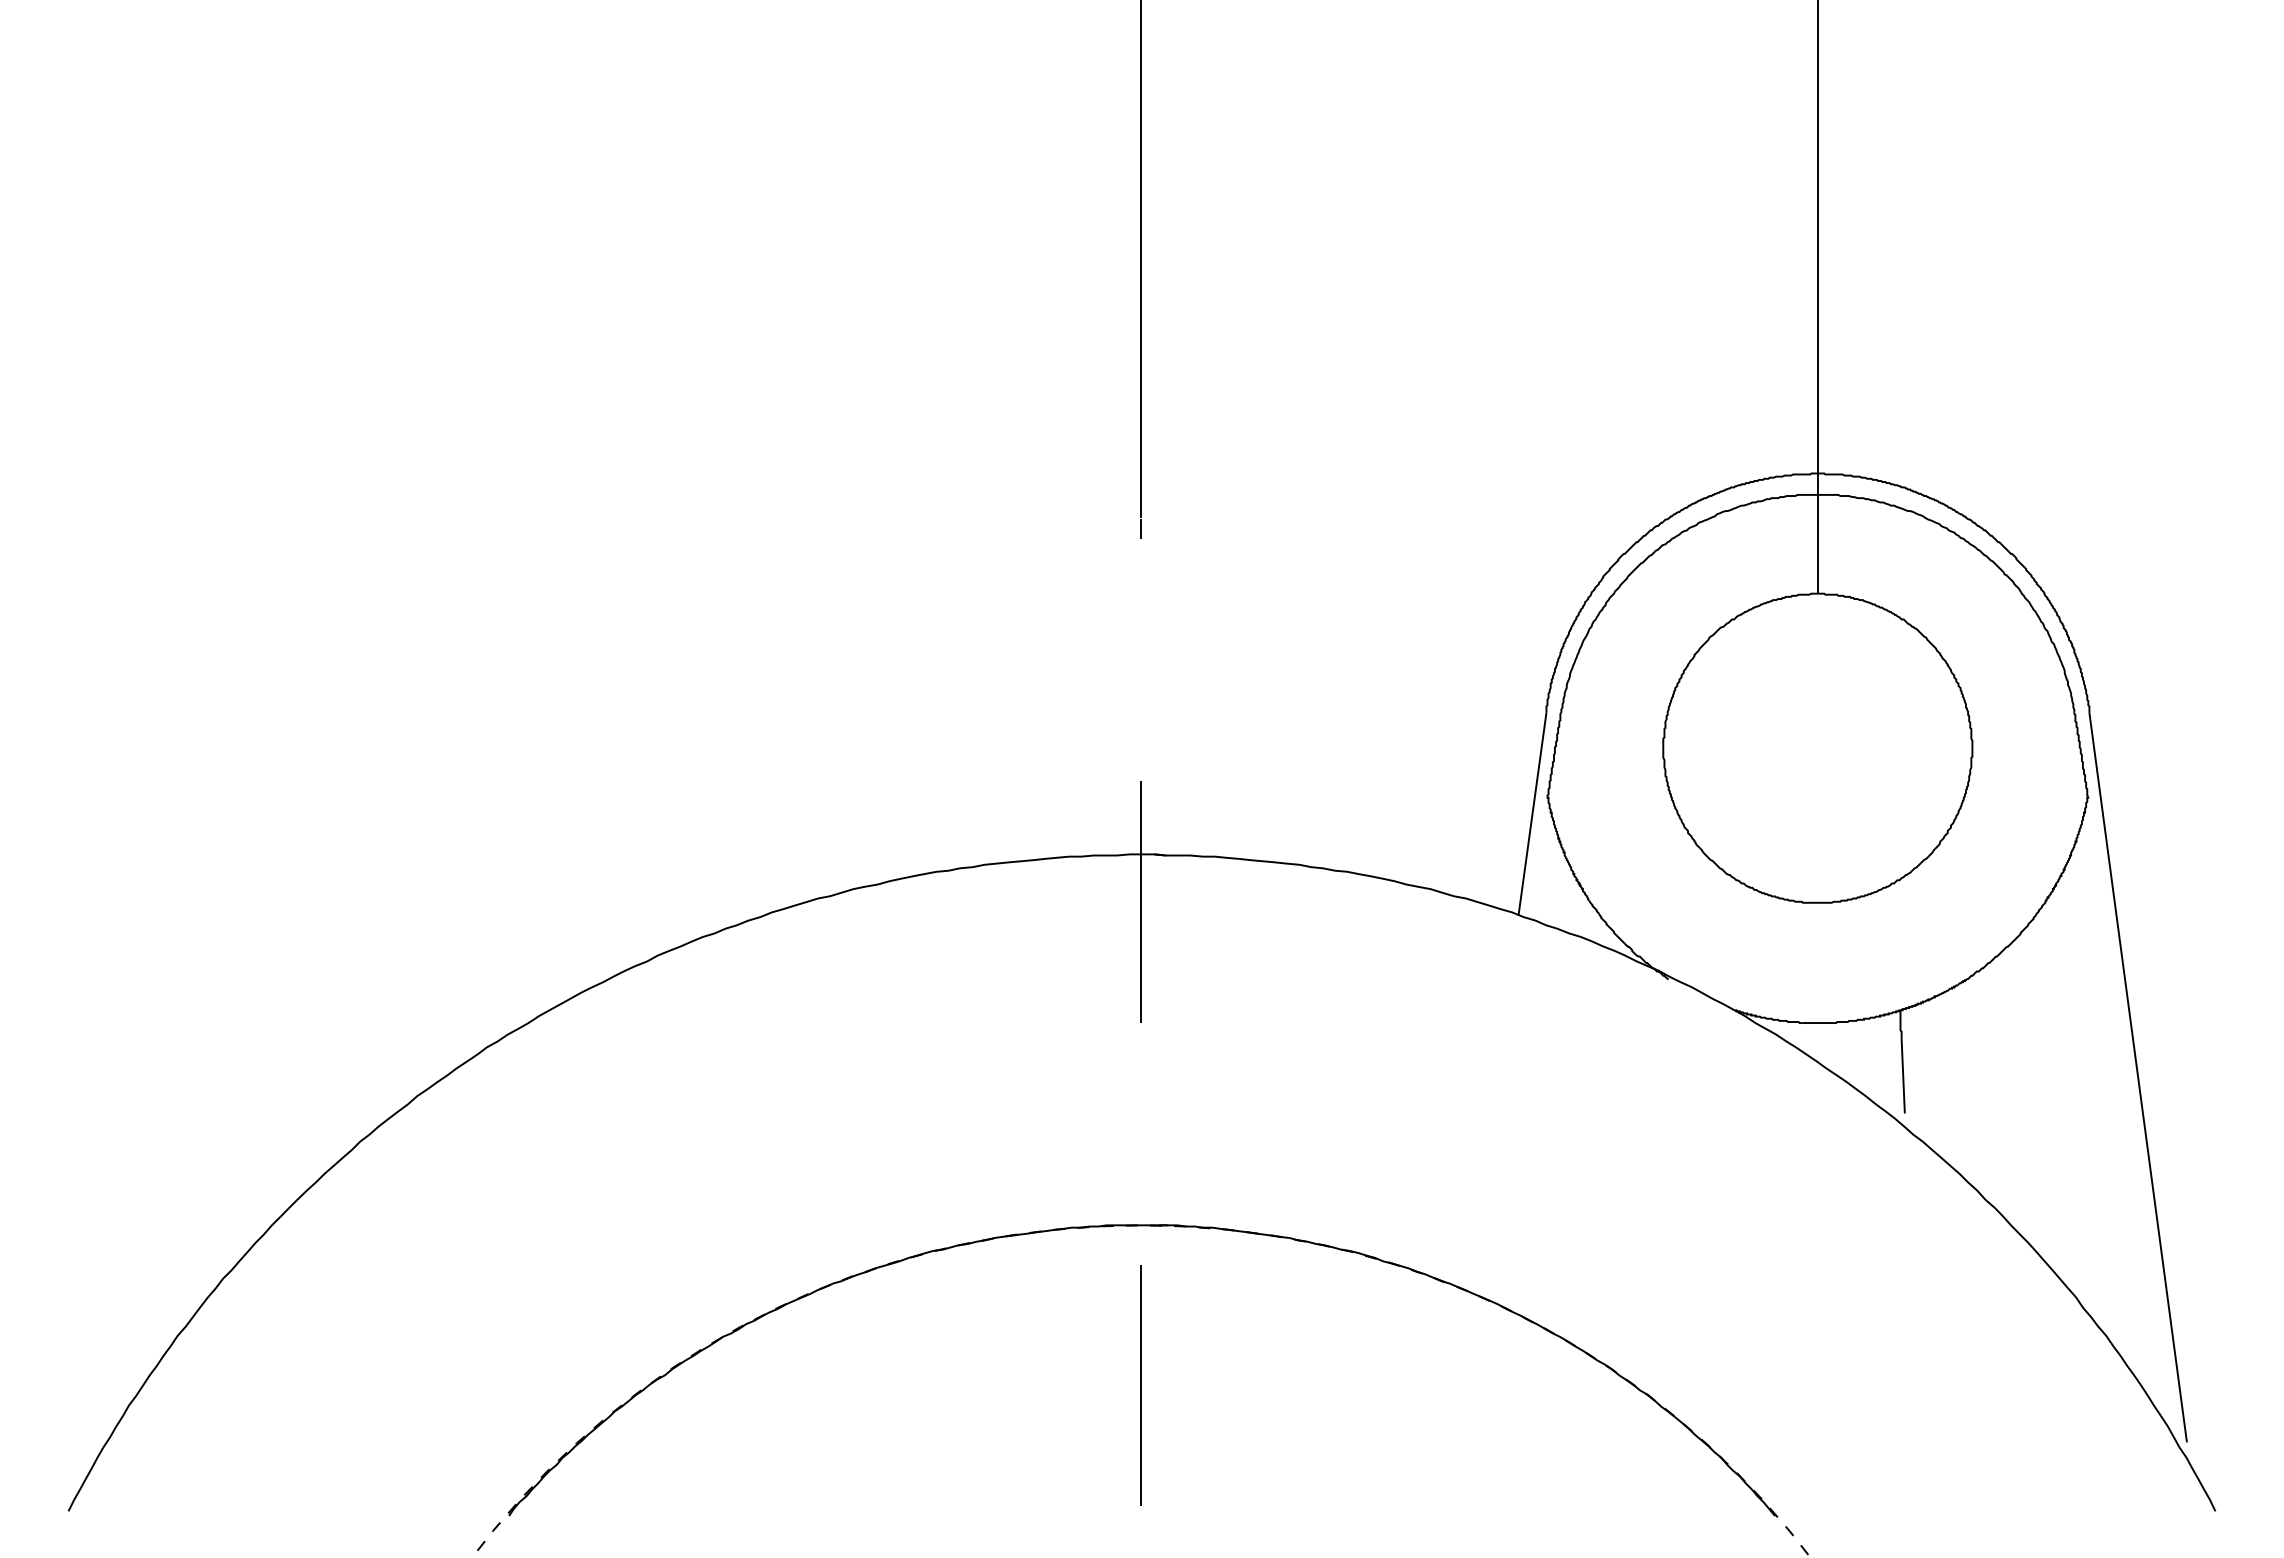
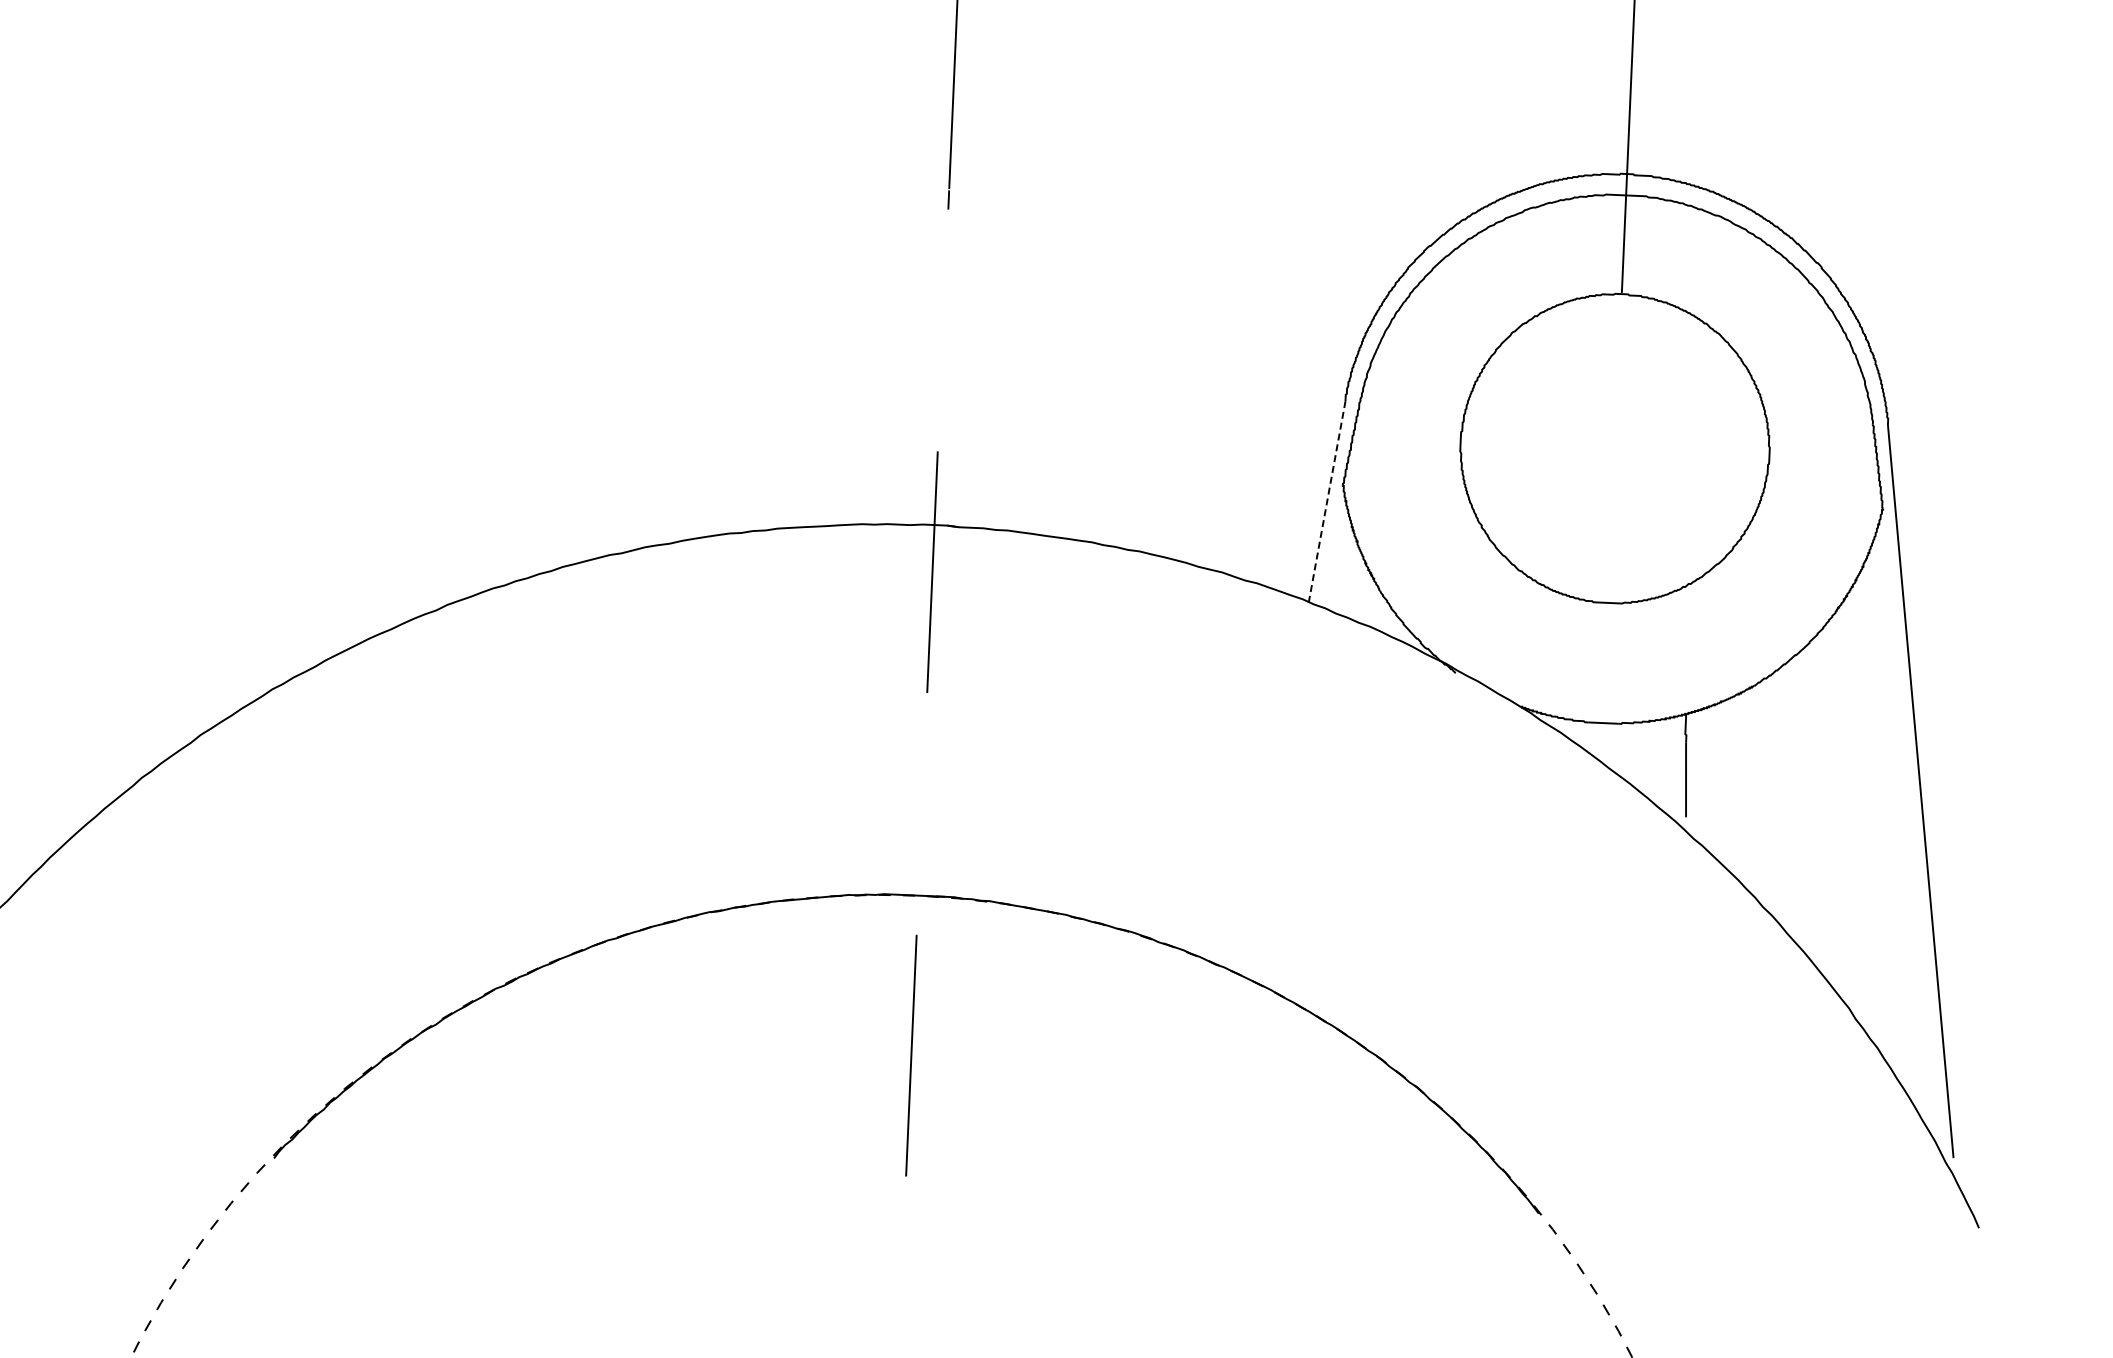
line: (1532, 813) -> (1327, 501), solid -> dashed

